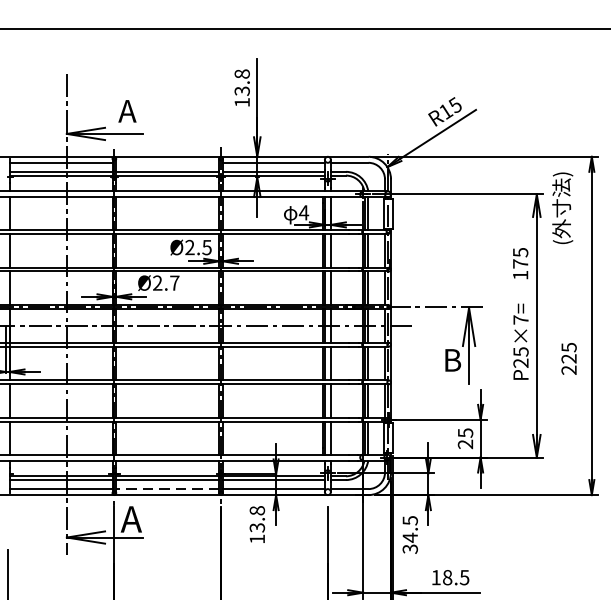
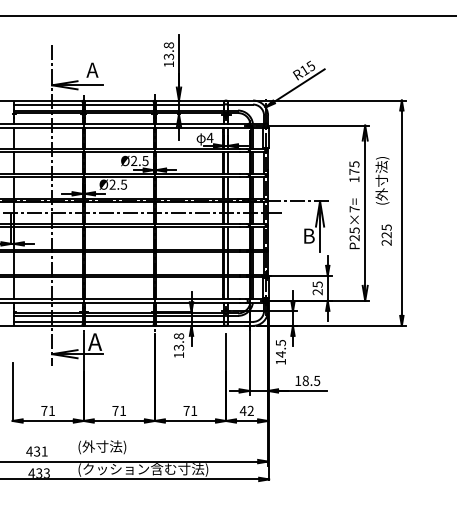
line: (168, 162) -> (119, 104), added
text: (562, 207) -> (382, 180), moved
text: (174, 282) -> (123, 184), Ø2.7 -> Ø2.5
line: (166, 488) -> (118, 321), dashed -> solid
text: (409, 550) -> (280, 362), 34.5 -> 14.5

